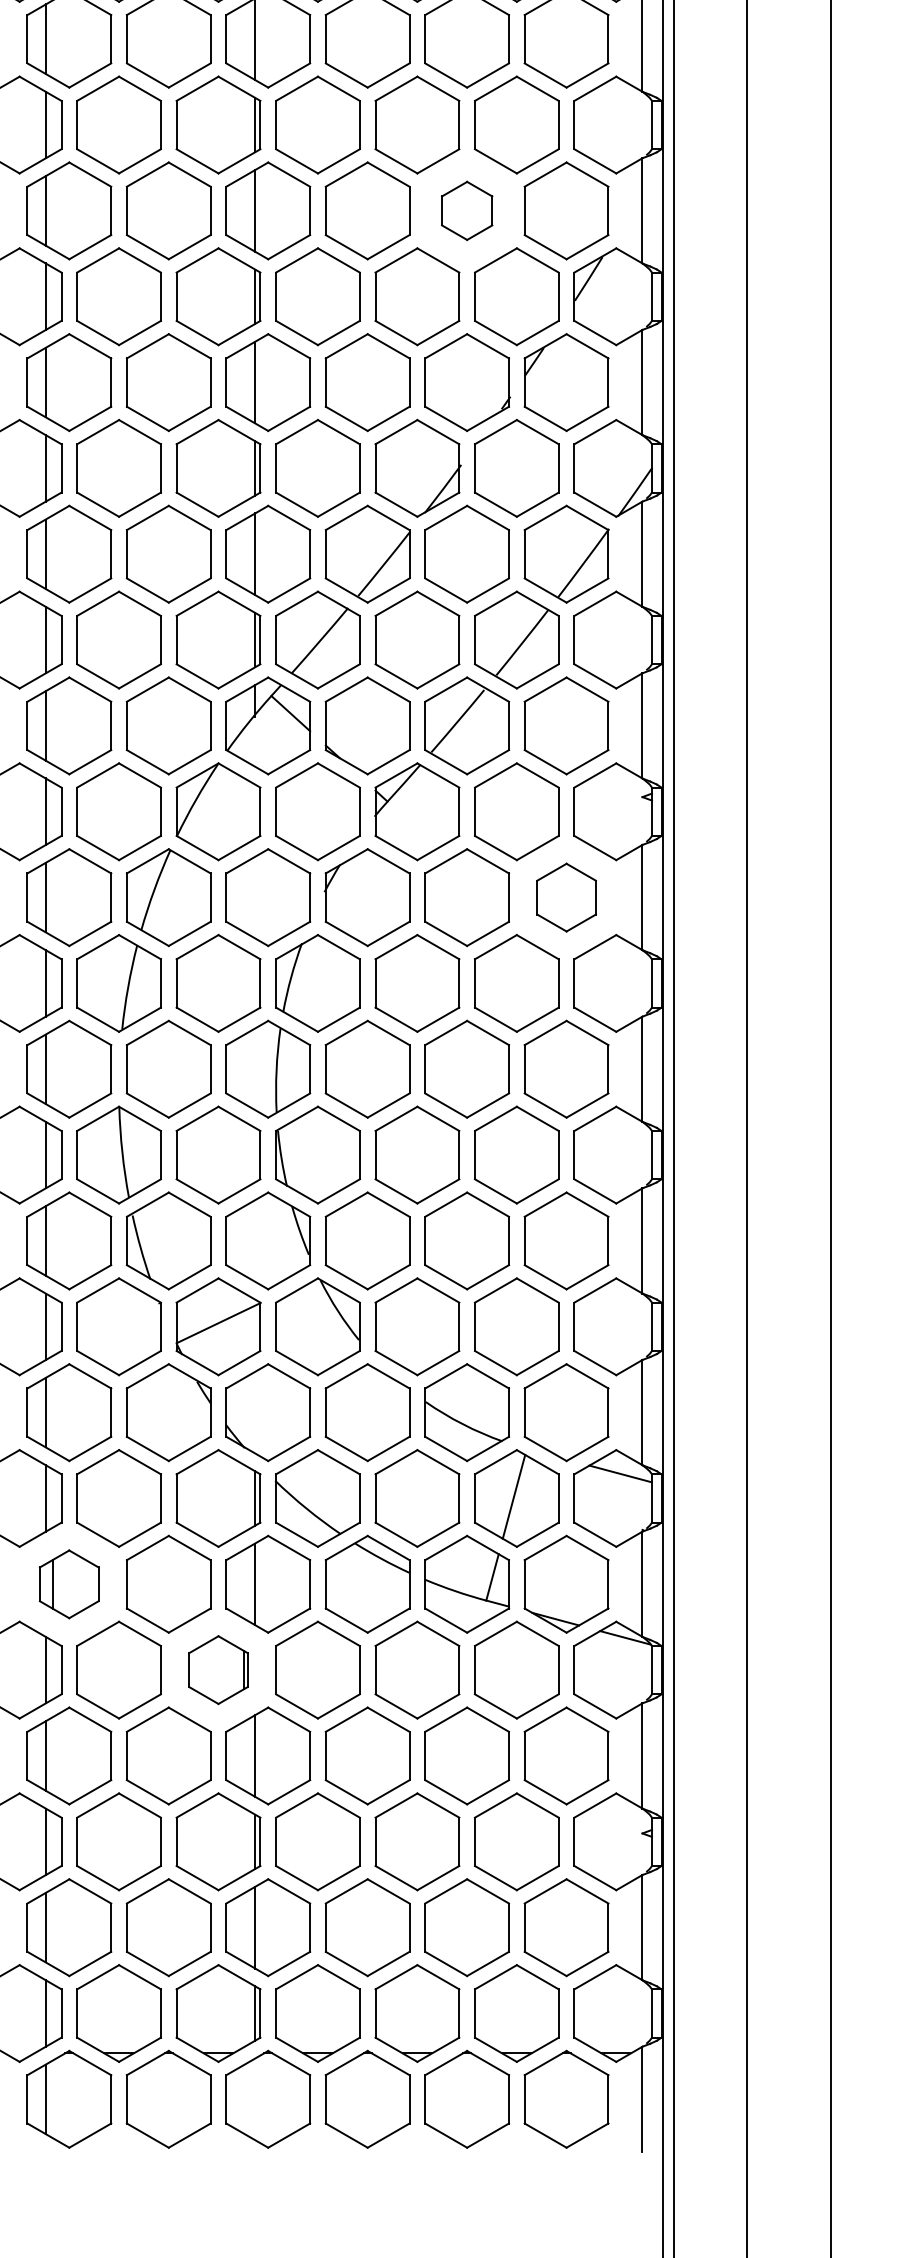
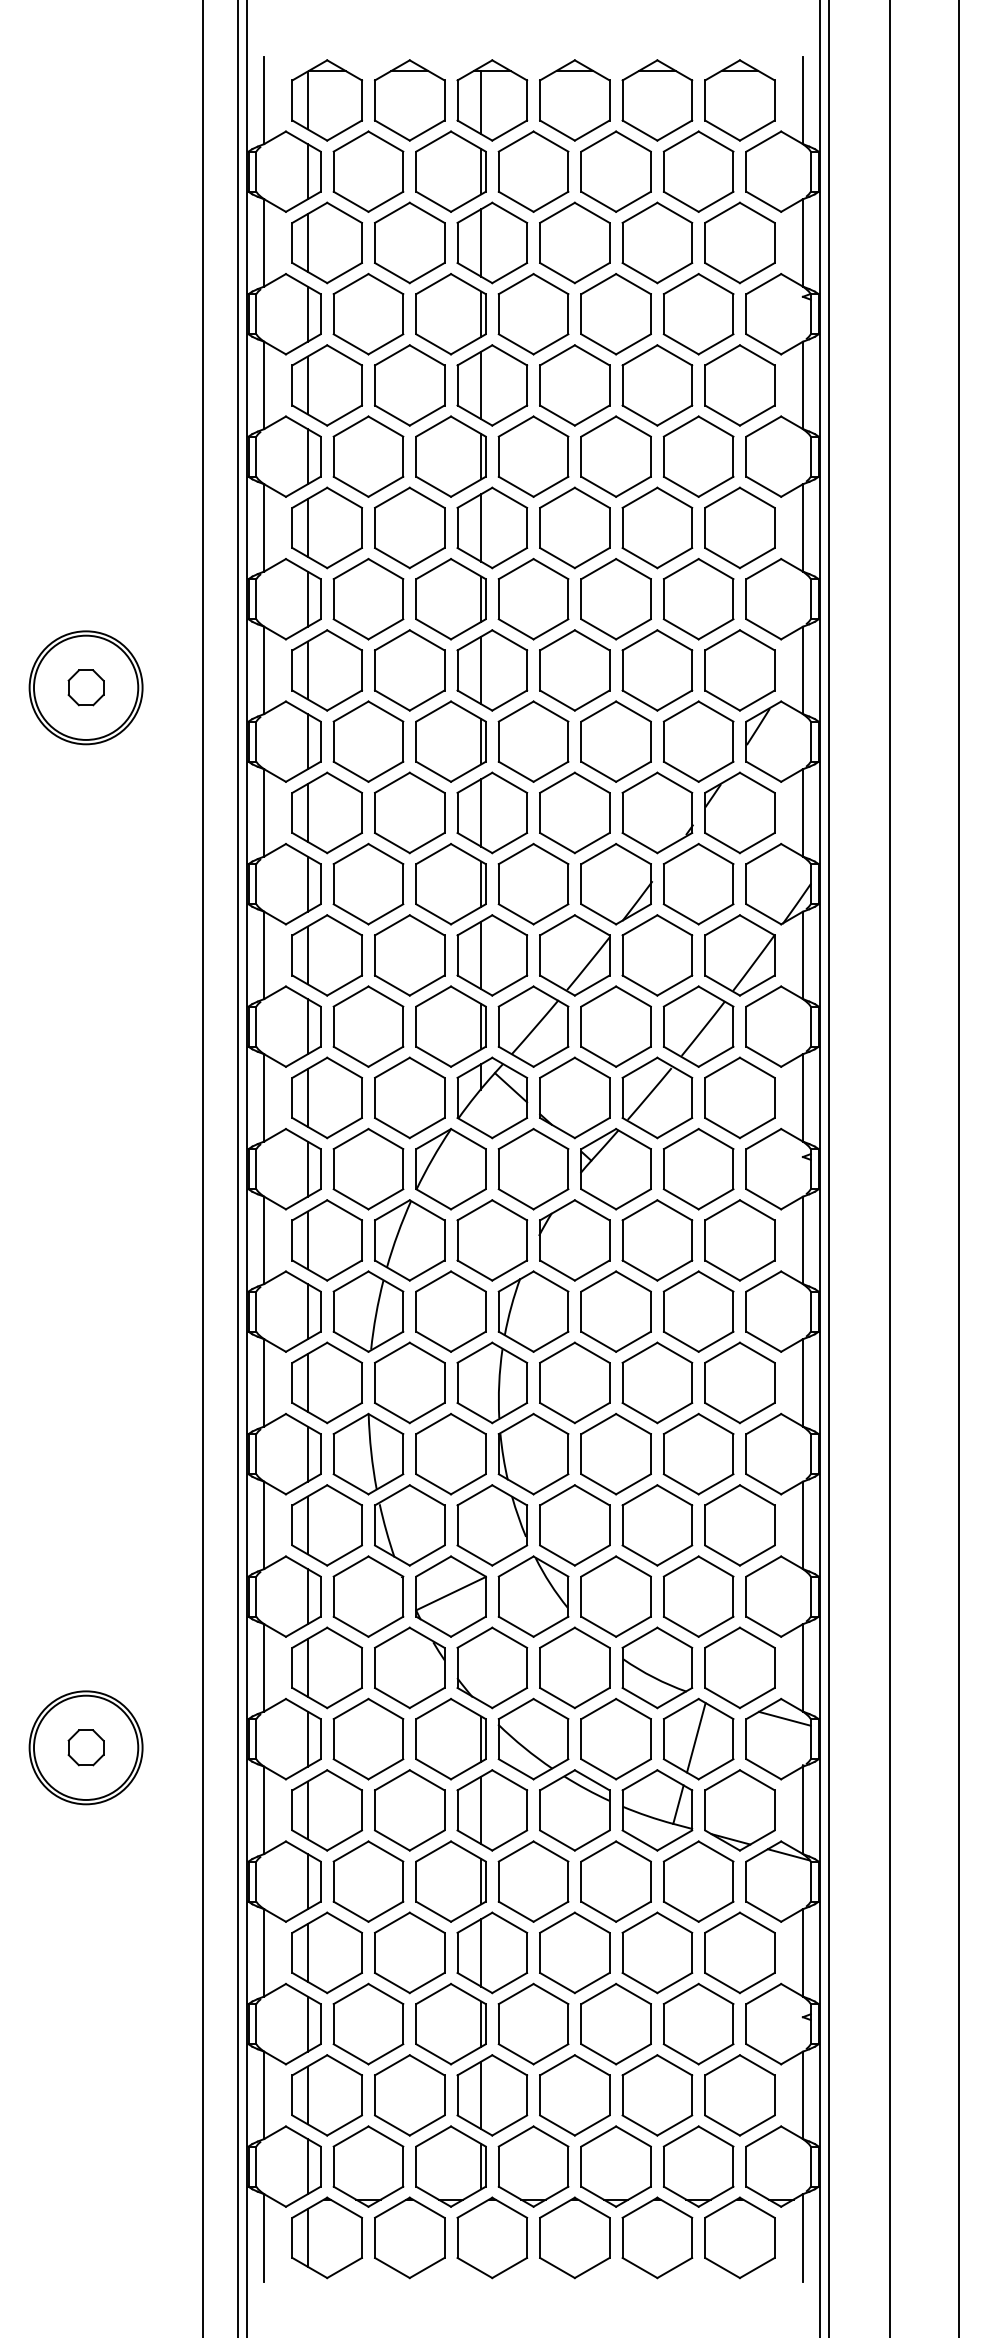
part: (467, 210) -> (657, 670), size x1.67
part: (566, 897) -> (739, 1240), size x1.43
part: (68, 1584) -> (326, 1810), size x1.43
part: (217, 1669) -> (450, 1881), size x1.43

